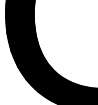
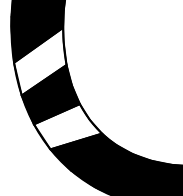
fill: (21, 32) -> (40, 60), removed
fill: (36, 67) -> (68, 125), removed

